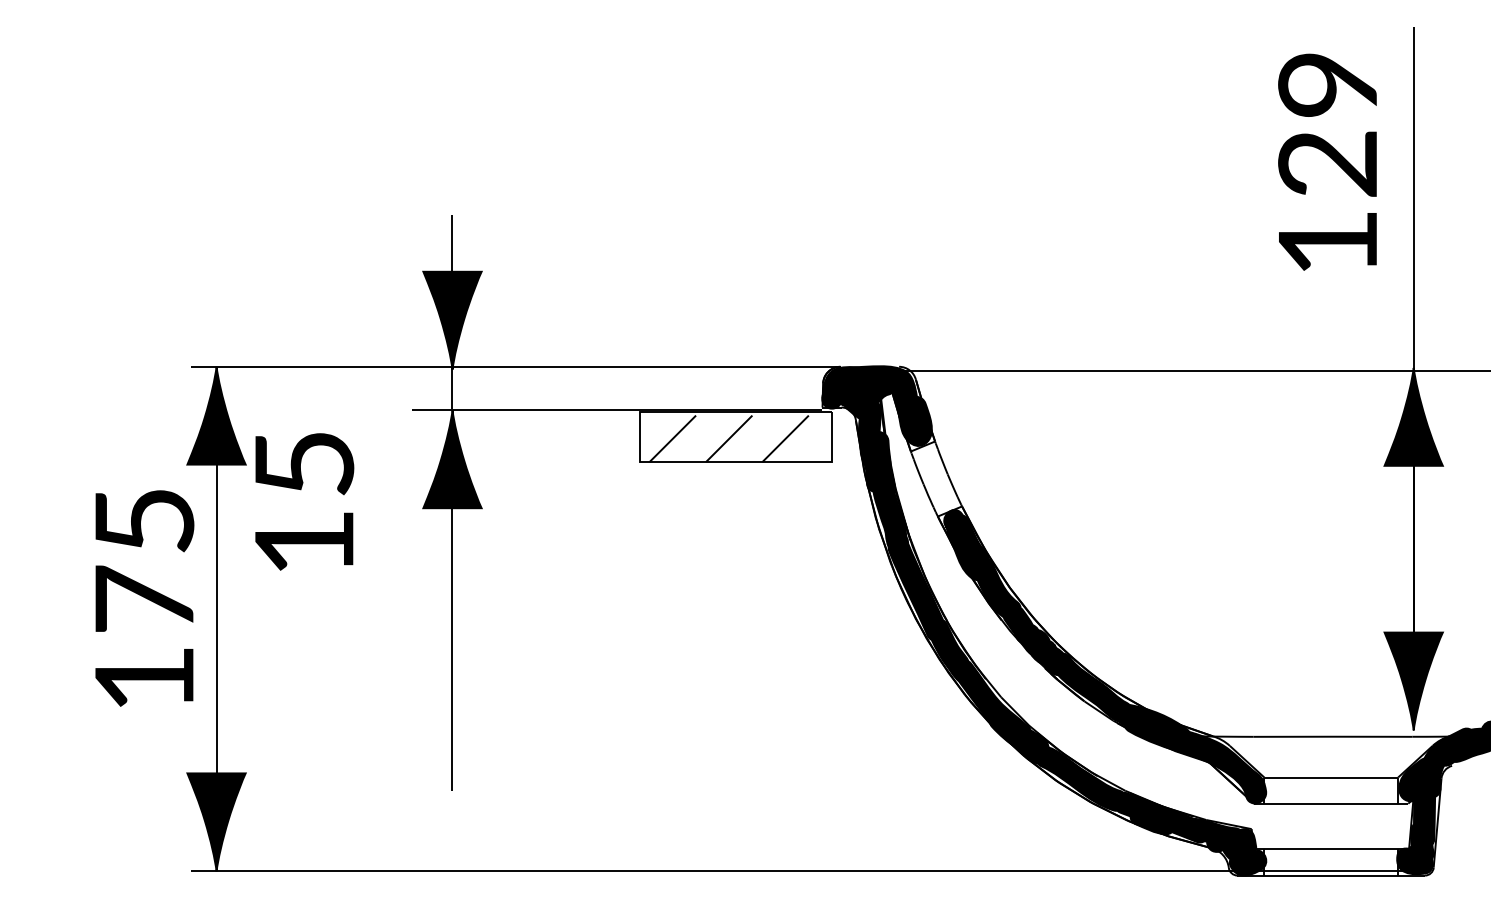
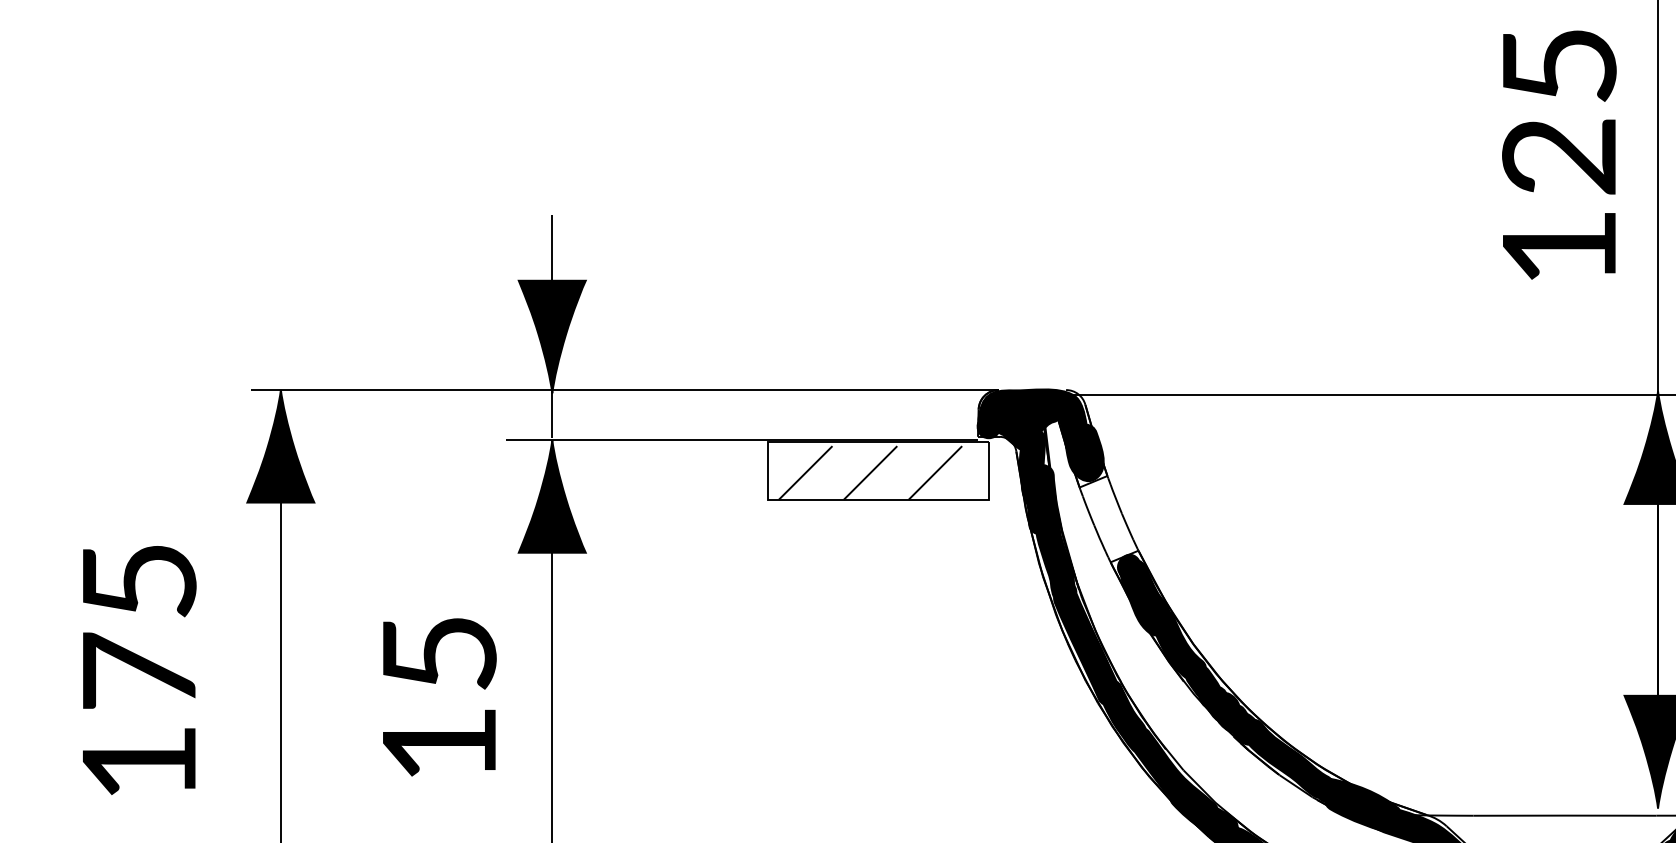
text: (1327, 84) -> (1558, 65), 129 -> 125
text: (304, 501) -> (439, 696), moved
text: (144, 598) -> (139, 670), moved

